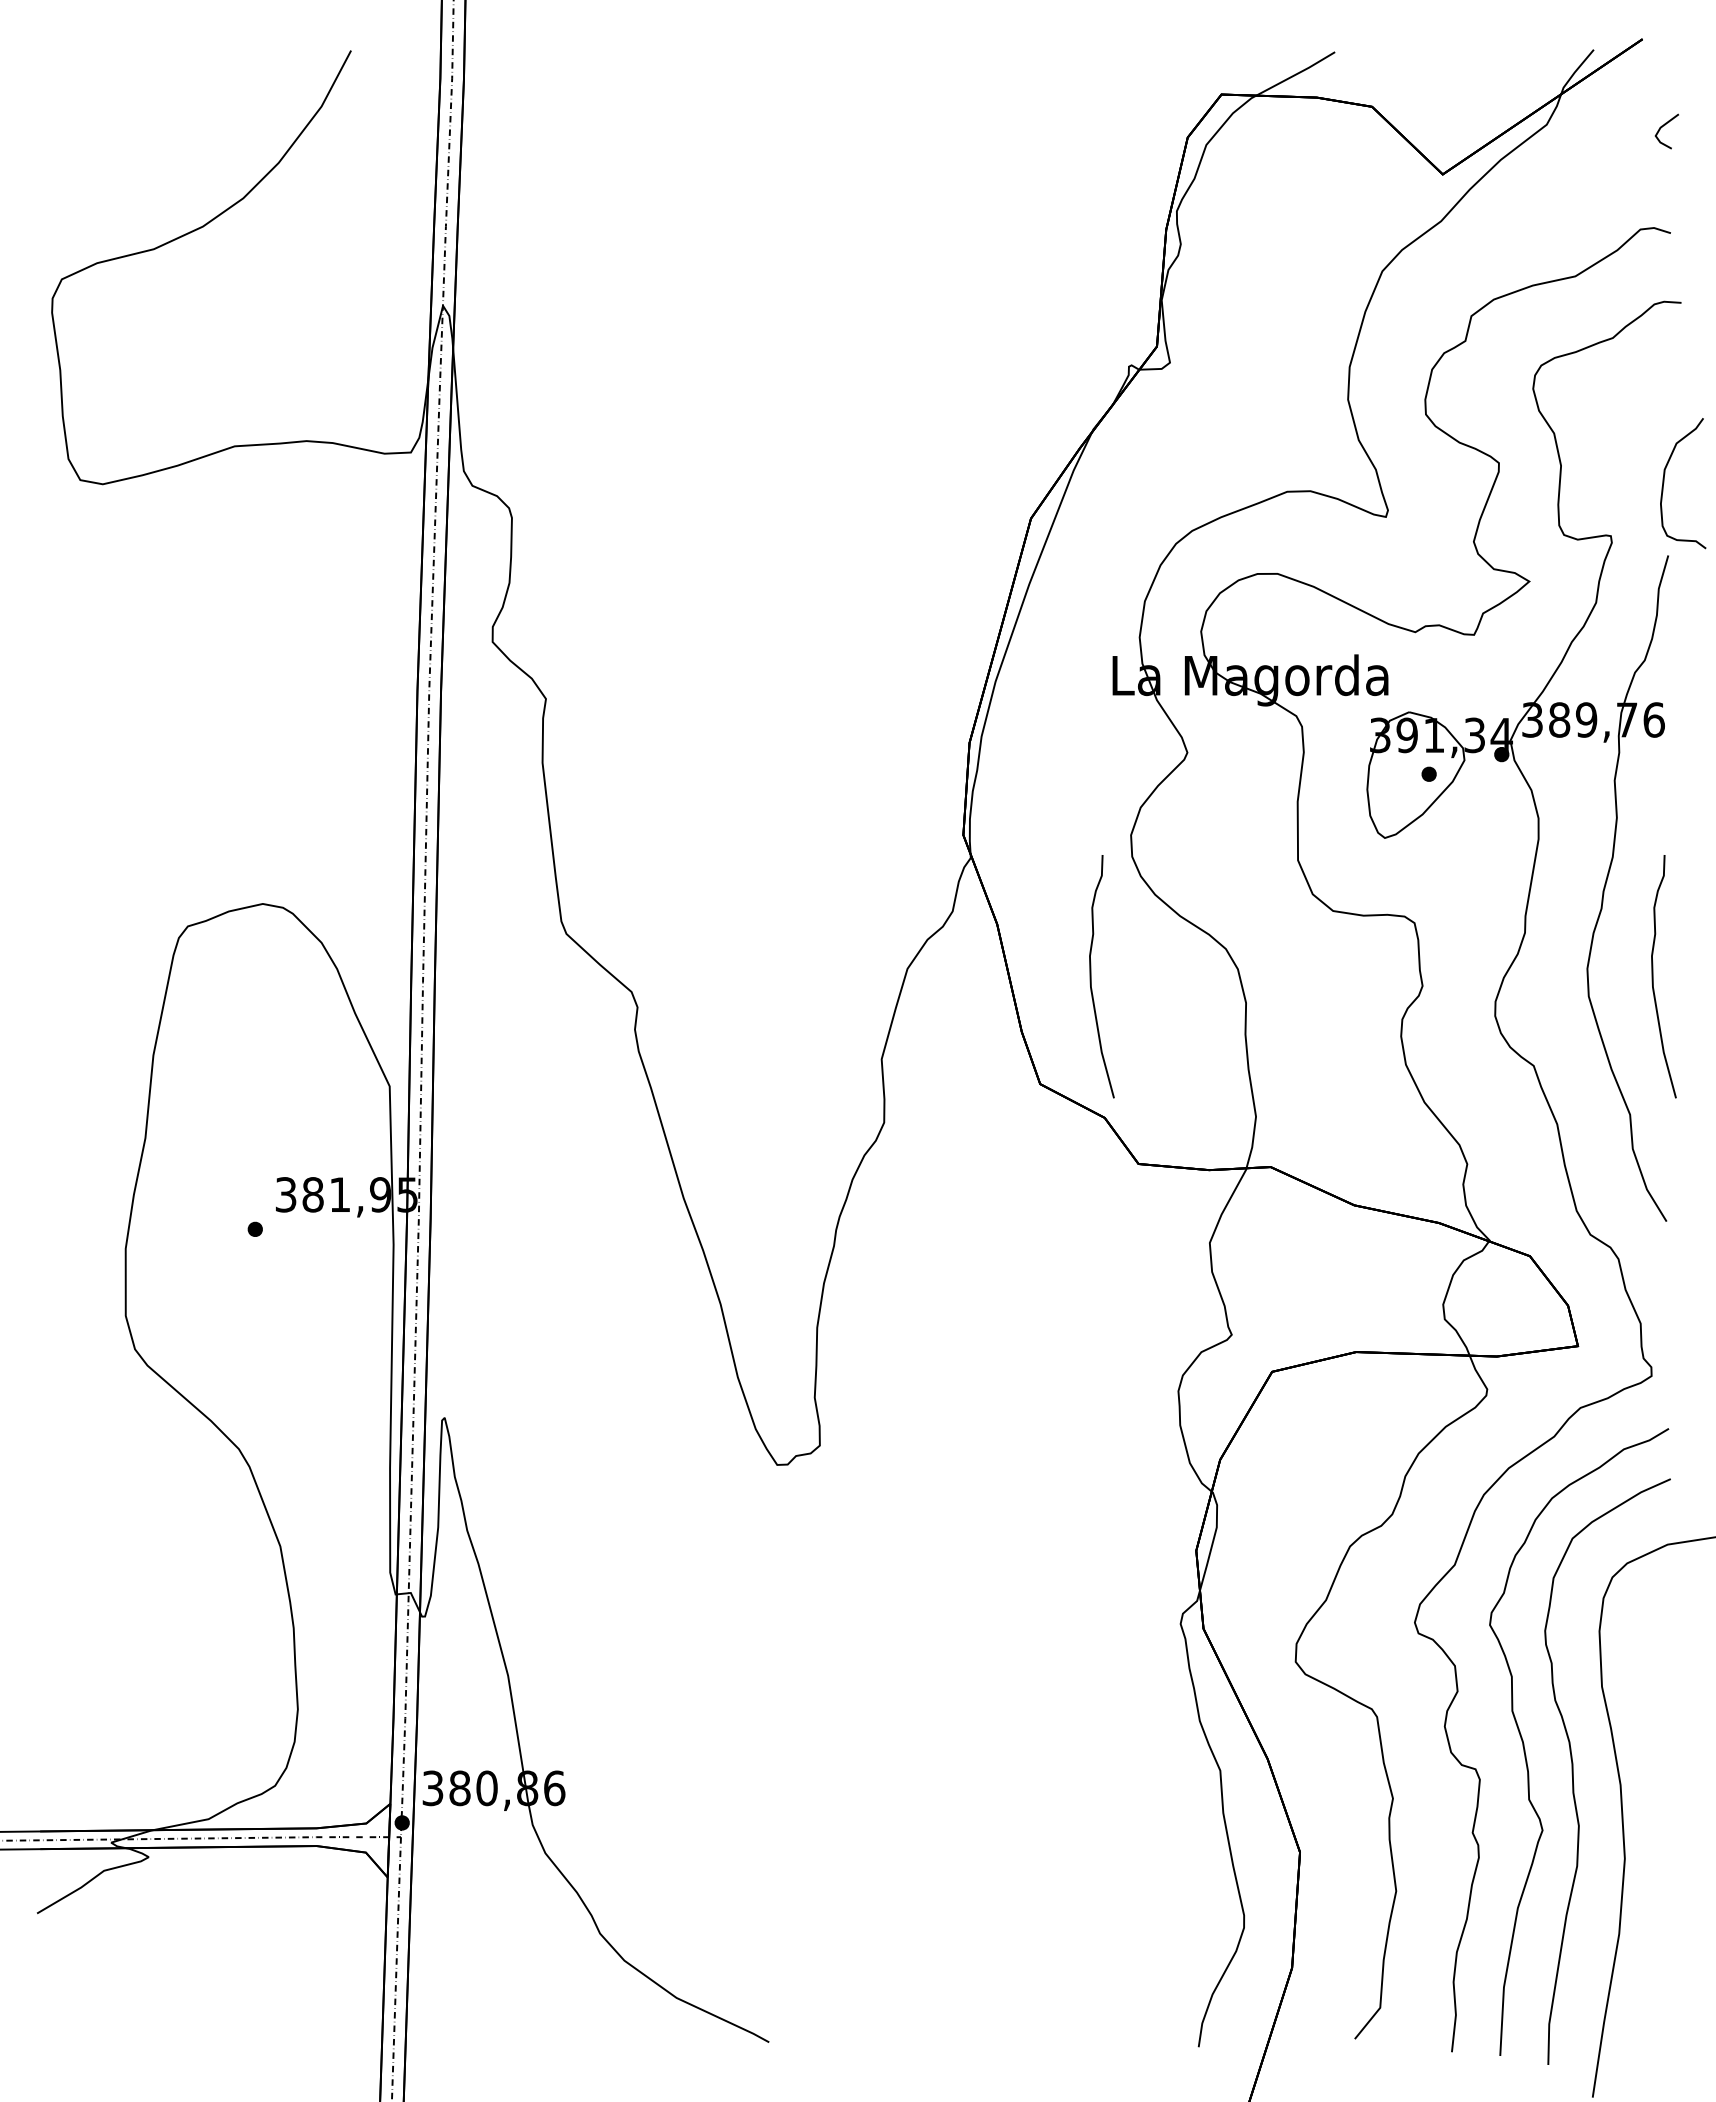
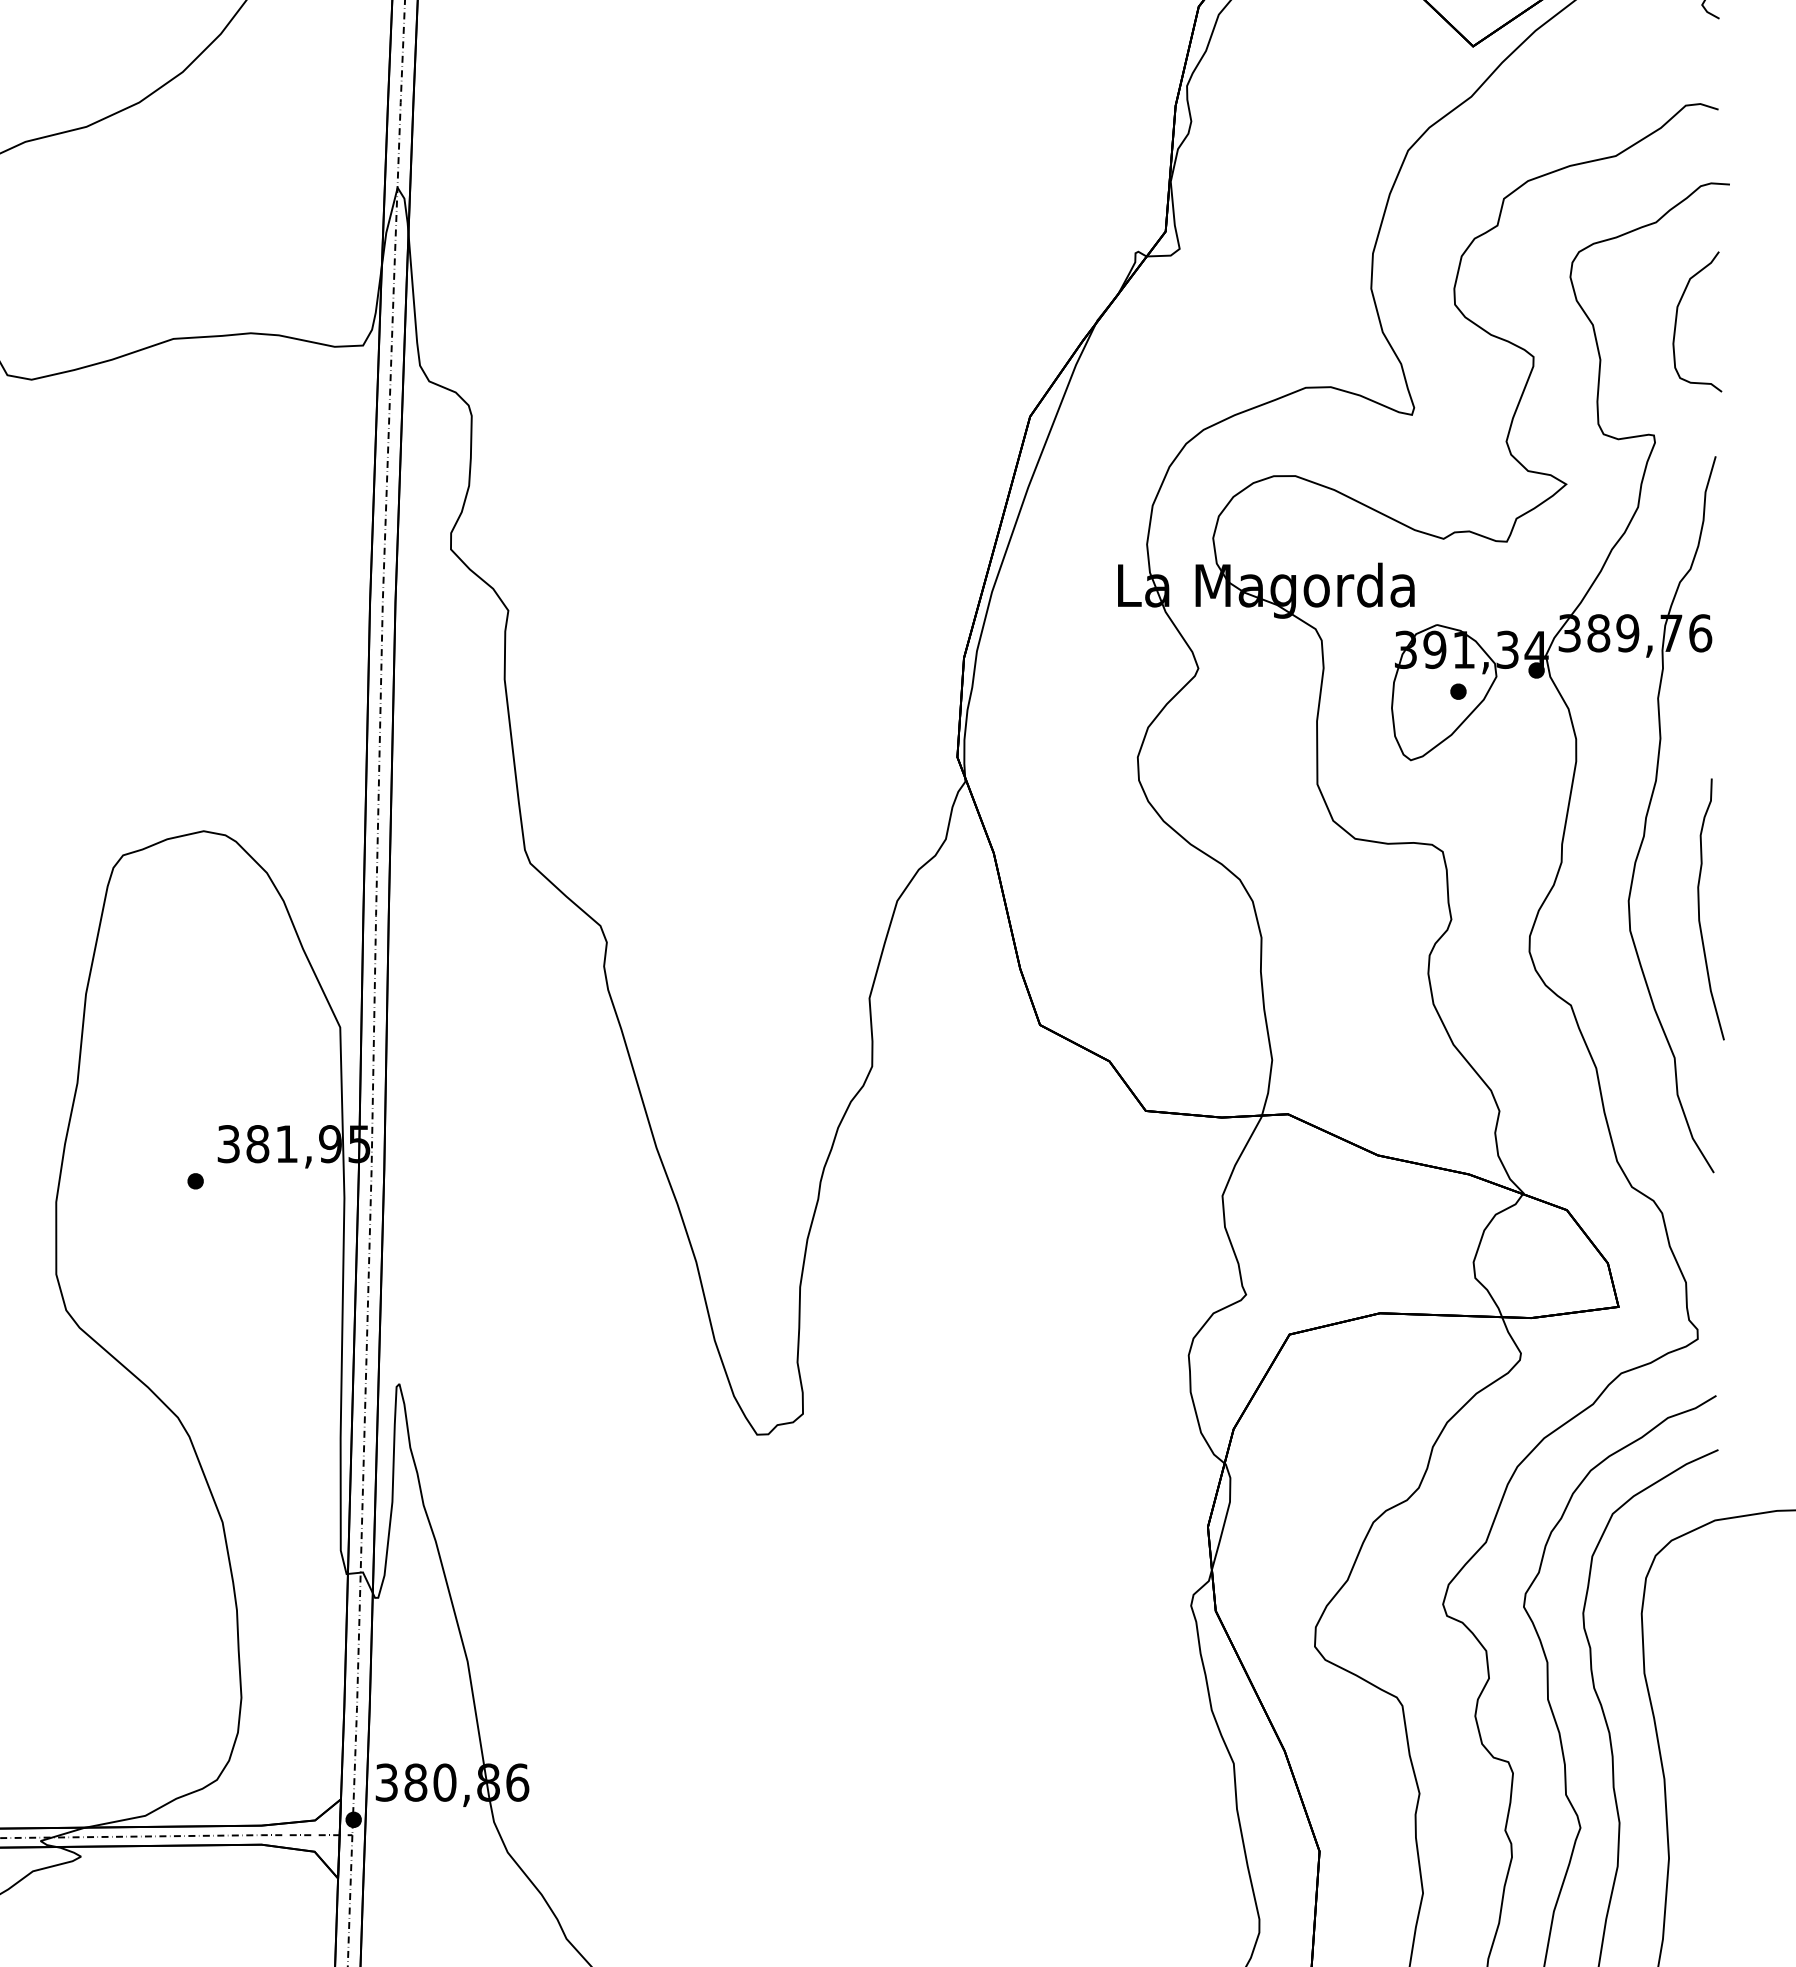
curve: (1664, 483) -> (1677, 321), moved
curve: (1091, 976) -> (1095, 909), removed

